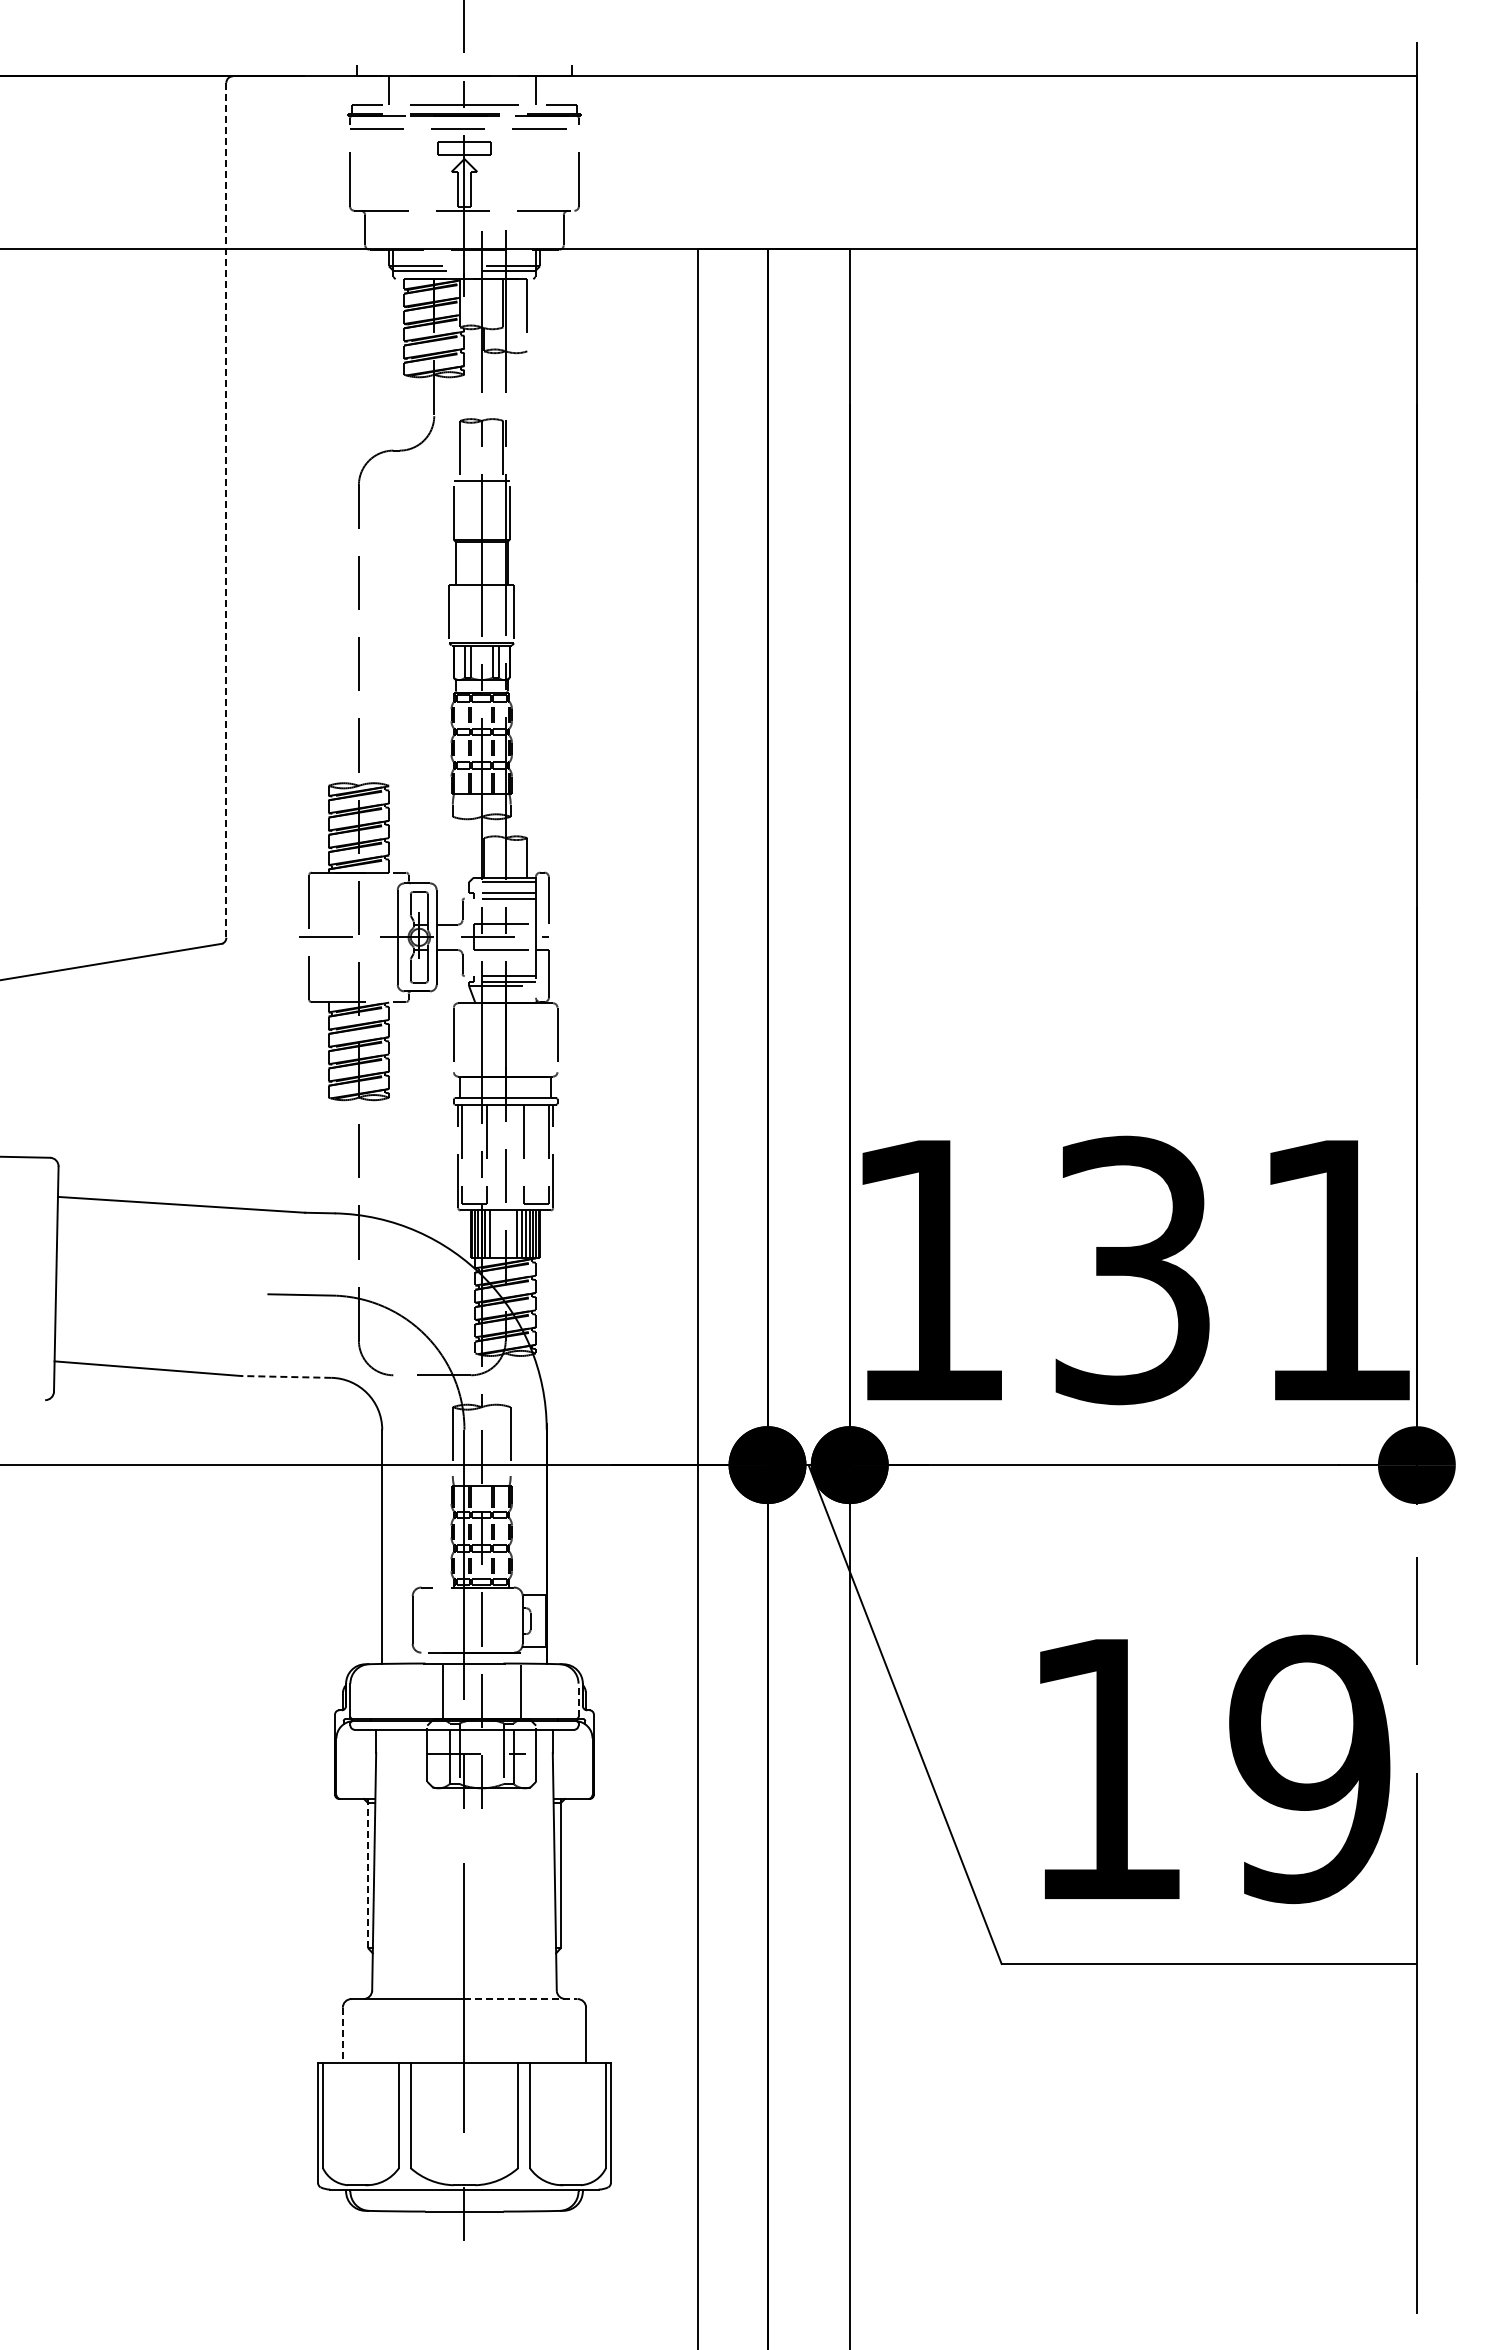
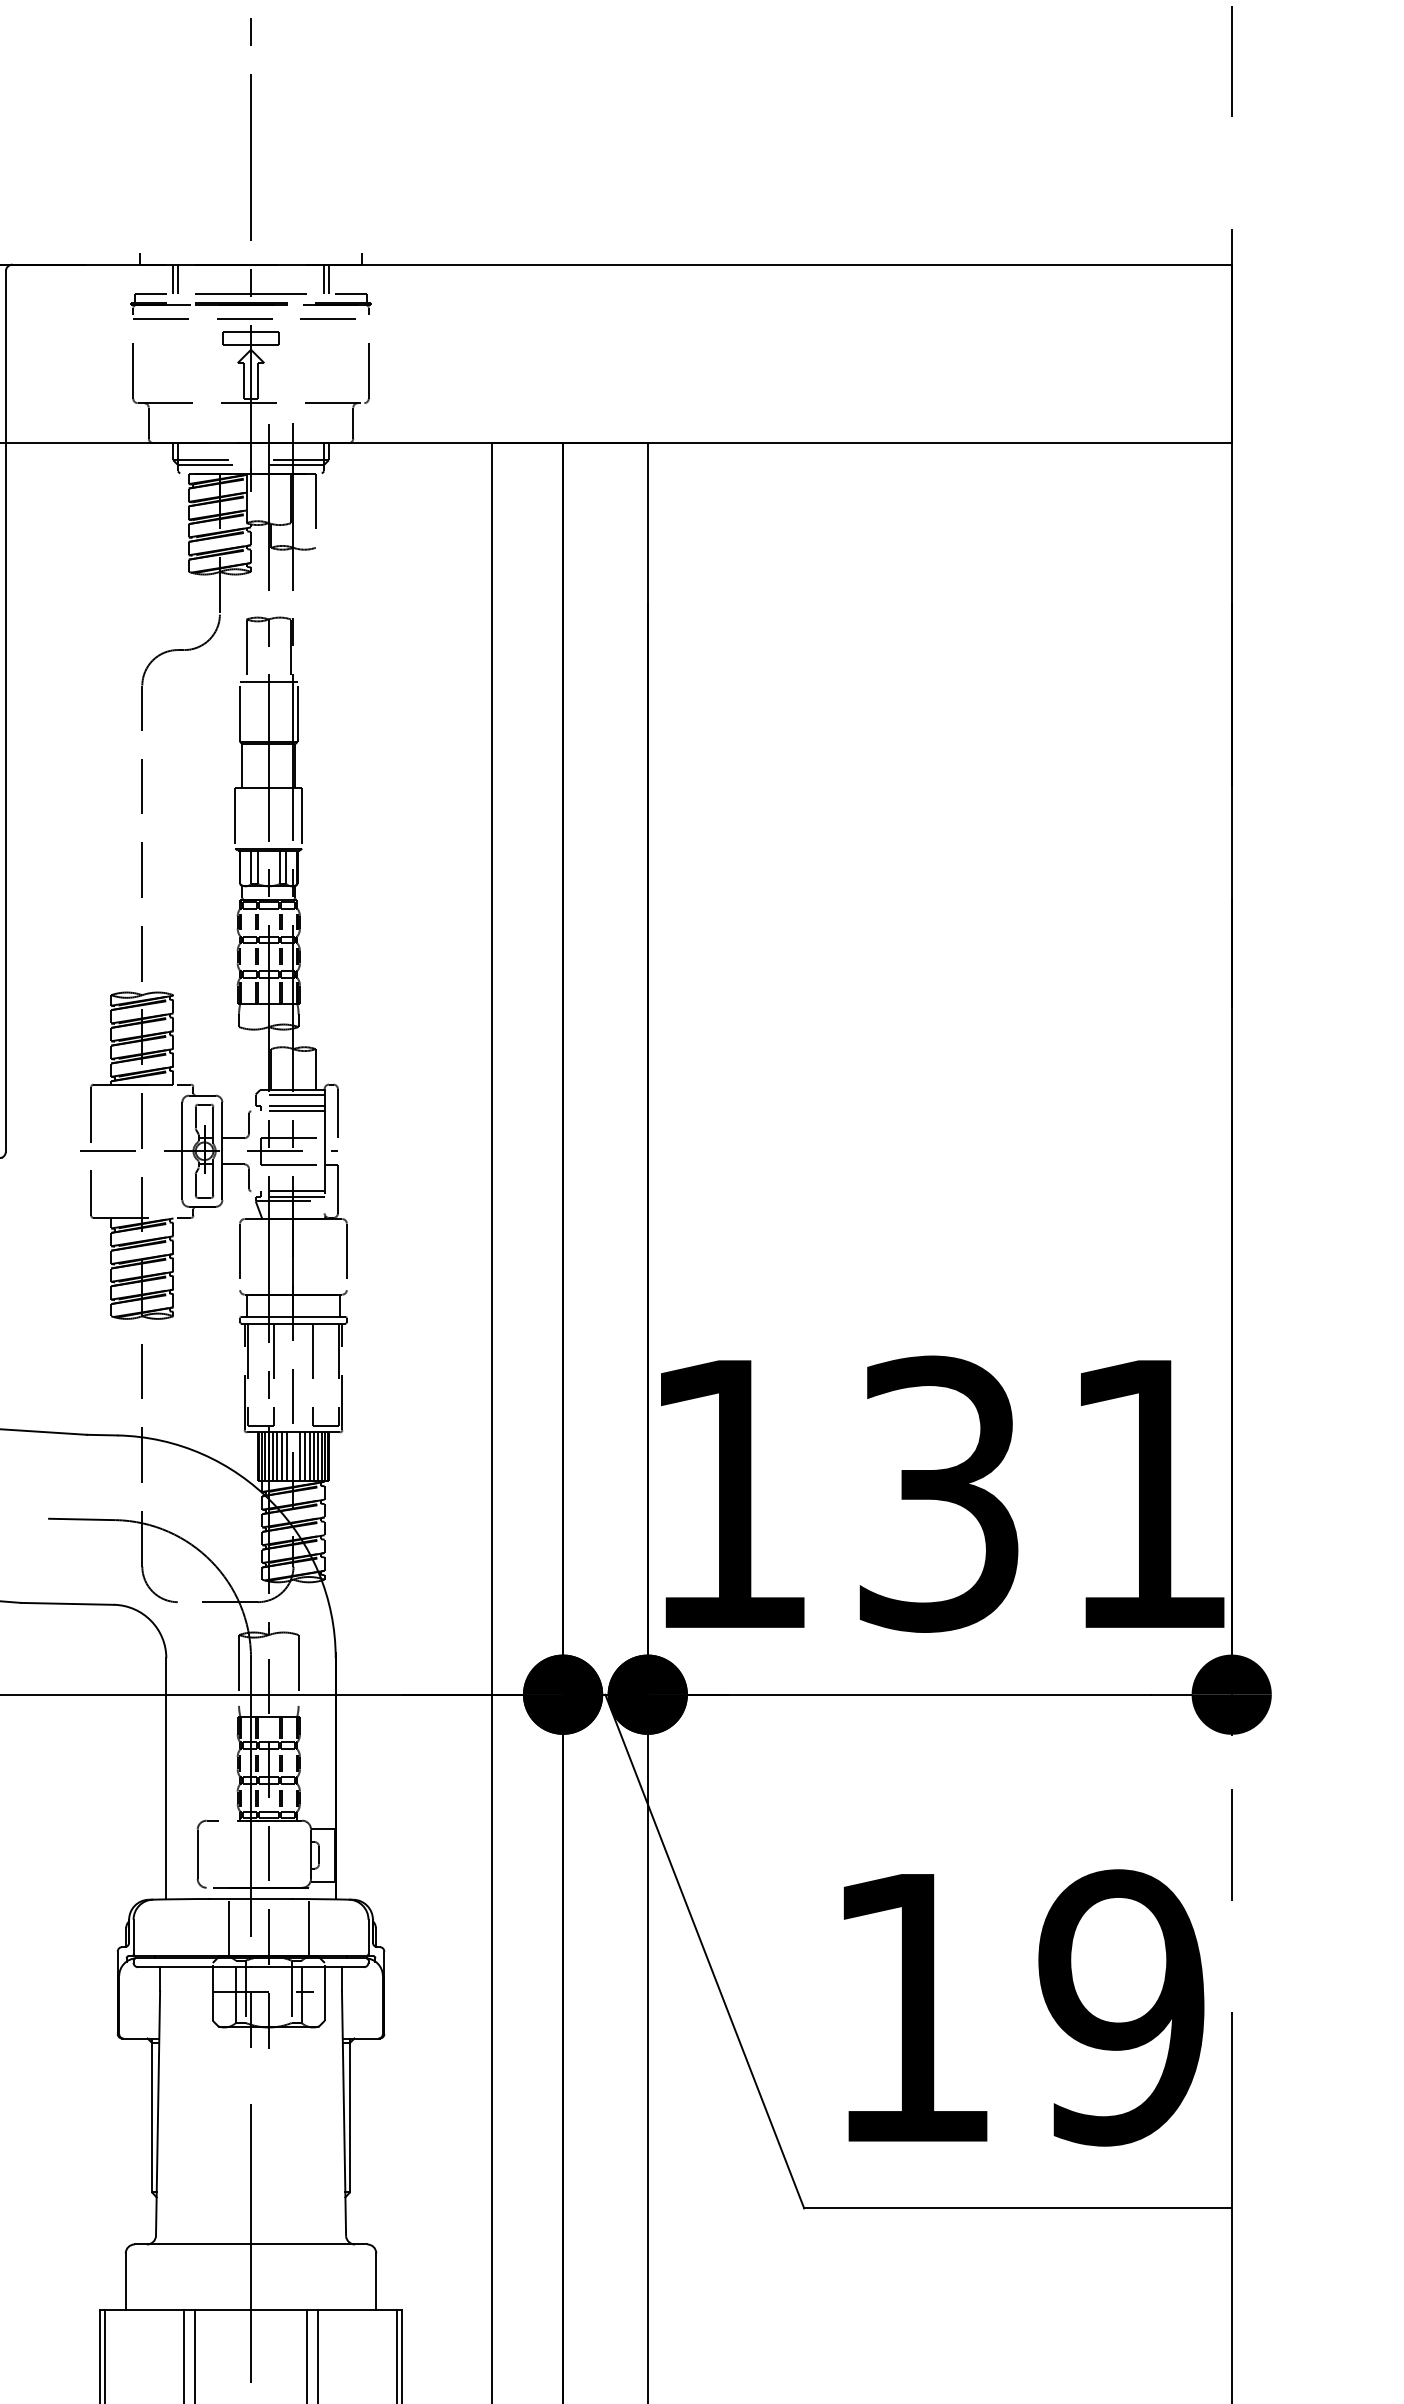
line: (393, 90) -> (177, 279), added
line: (540, 90) -> (329, 279), added
line: (226, 510) -> (5, 711), dashed -> solid
line: (494, 1233) -> (281, 1456), added
line: (499, 1233) -> (287, 1456), added
line: (511, 1233) -> (299, 1456), added
line: (285, 1376) -> (66, 1603), dashed -> solid
line: (578, 1700) -> (368, 1937), dashed -> solid
line: (368, 1872) -> (152, 2114), dashed -> solid
line: (521, 1999) -> (309, 2244), dashed -> solid
line: (342, 2035) -> (125, 2282), dashed -> solid

